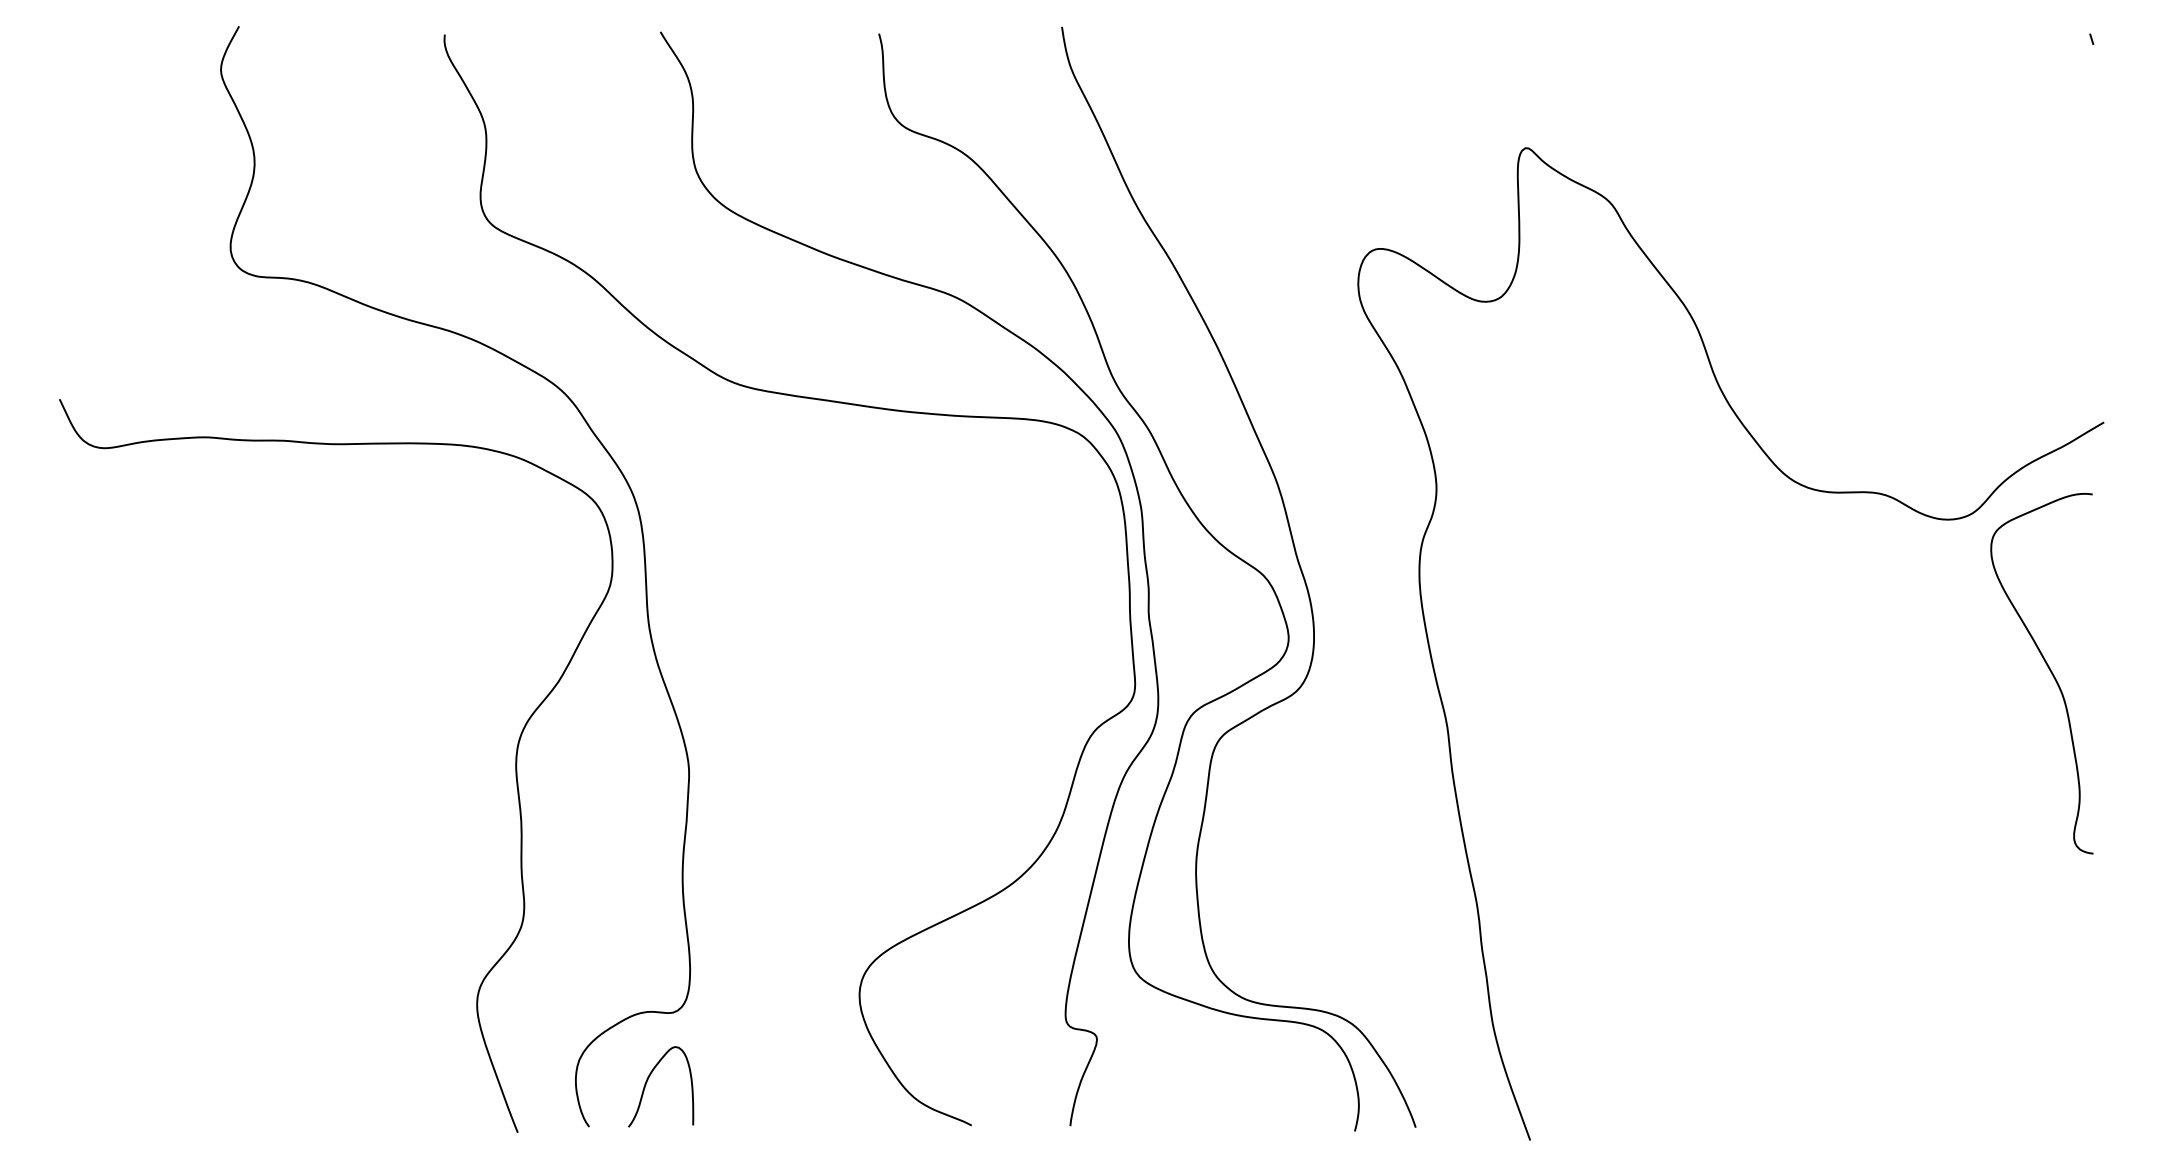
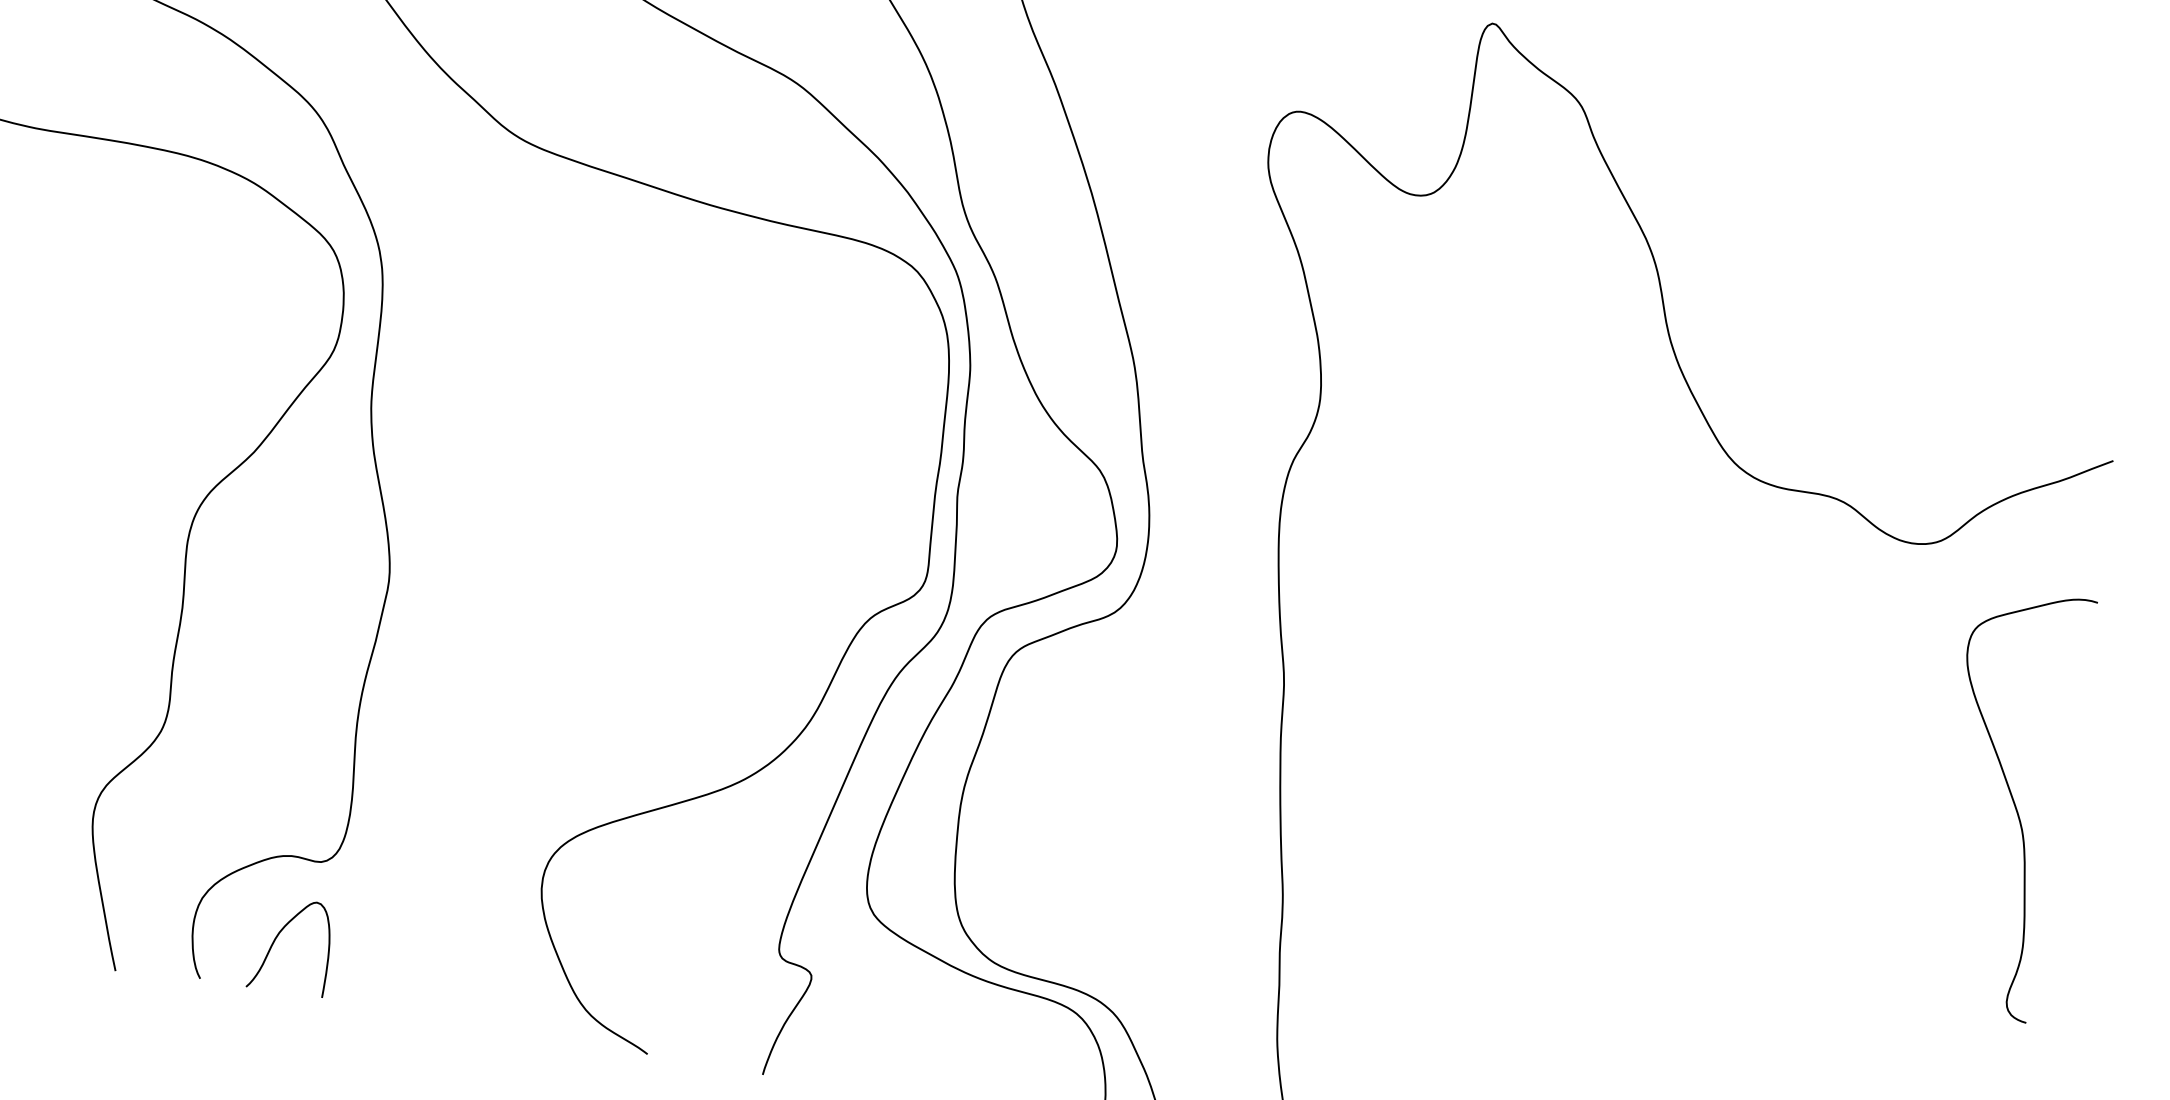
curve: (2047, 667) -> (2010, 796), moved

